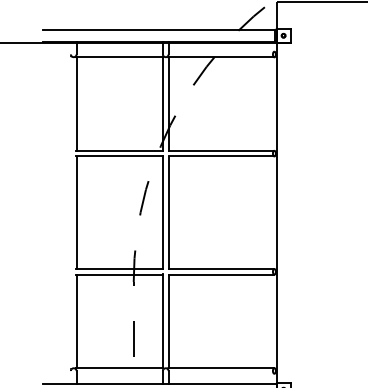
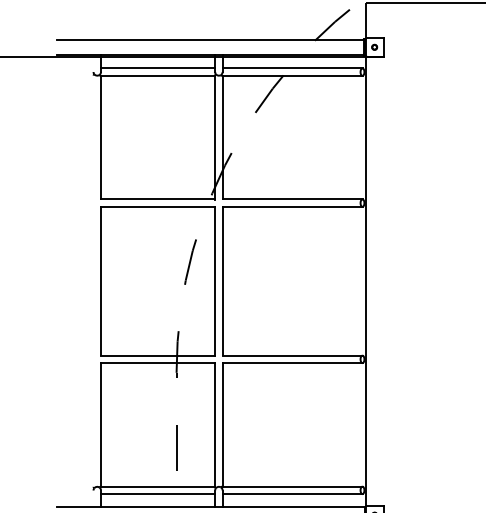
line: (119, 51) -> (157, 68), added
line: (221, 51) -> (292, 68), added
line: (119, 373) -> (157, 493), added
line: (221, 373) -> (292, 493), added

